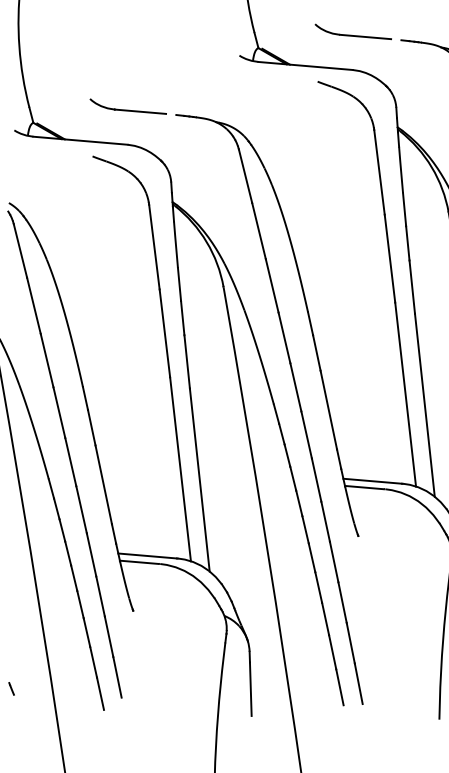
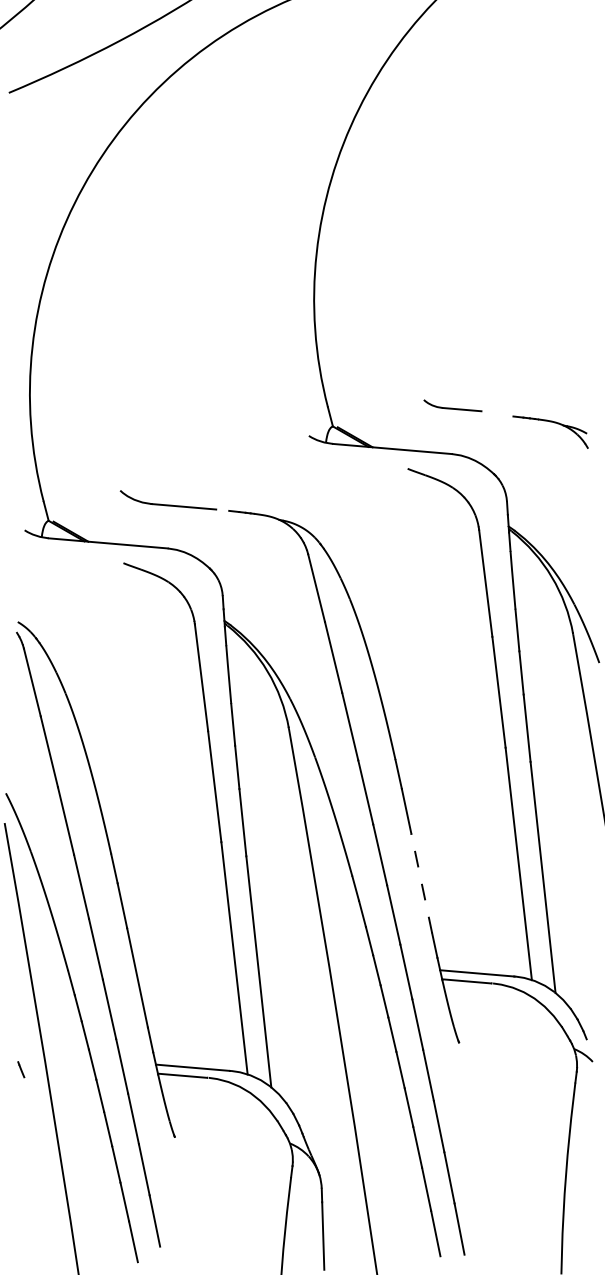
part: (353, 31) -> (452, 405), size x0.6
line: (328, 410) -> (421, 883), solid -> dashed
line: (11, 688) -> (21, 1069), moved

